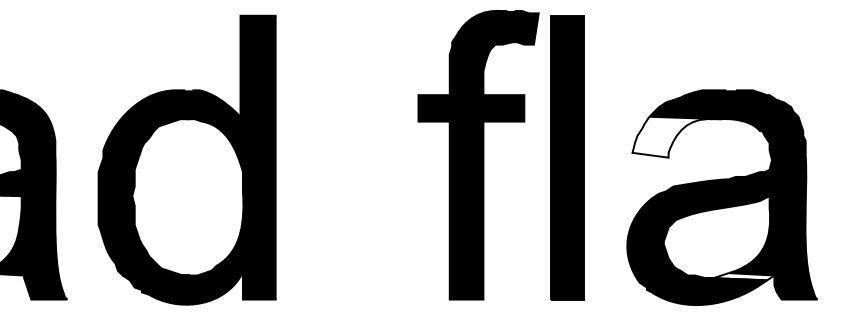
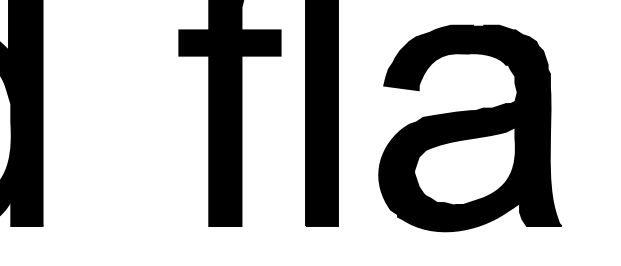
fill: (676, 136) -> (426, 69), added
fill: (740, 276) -> (487, 203), added

